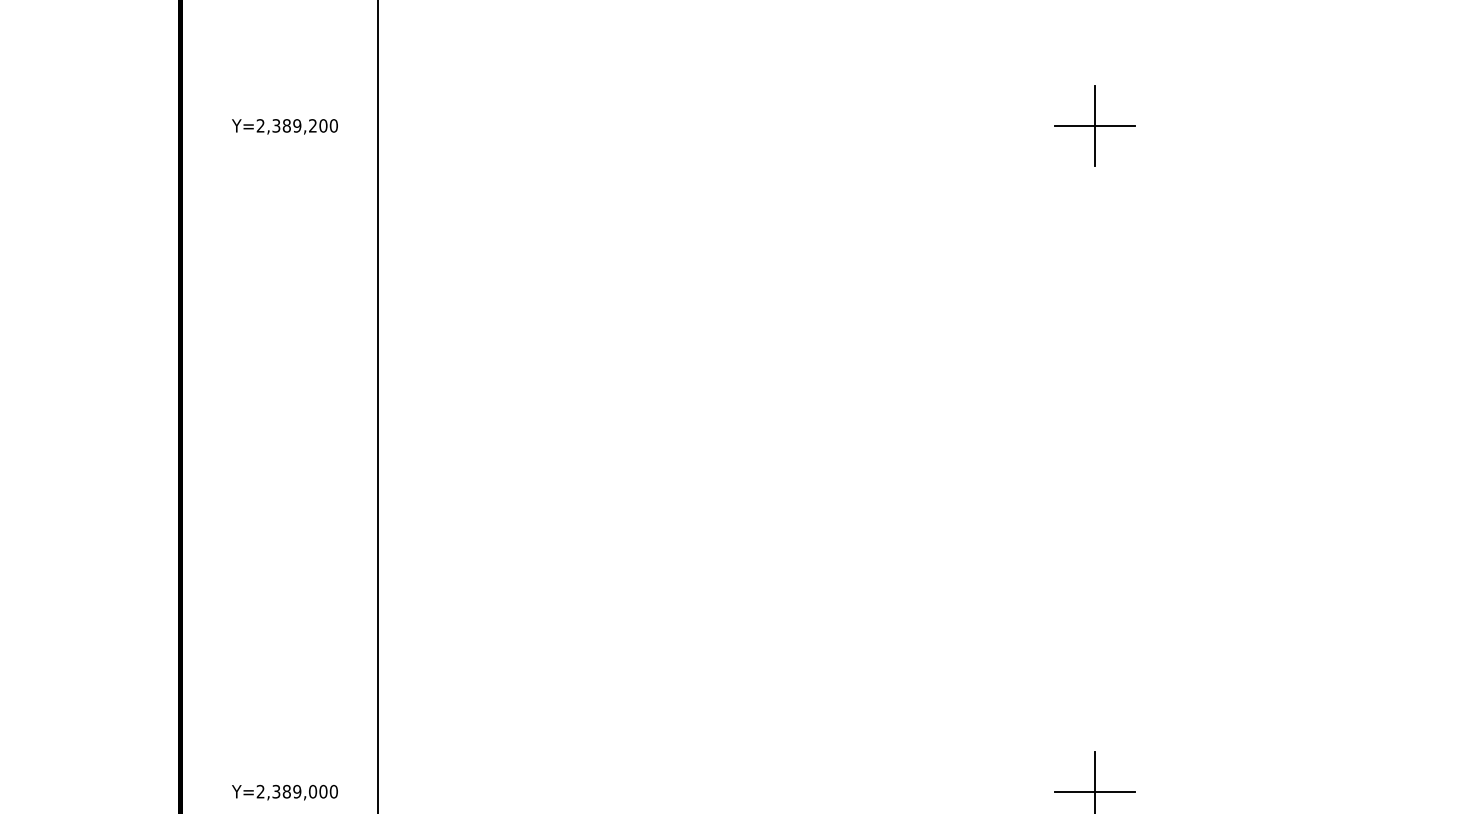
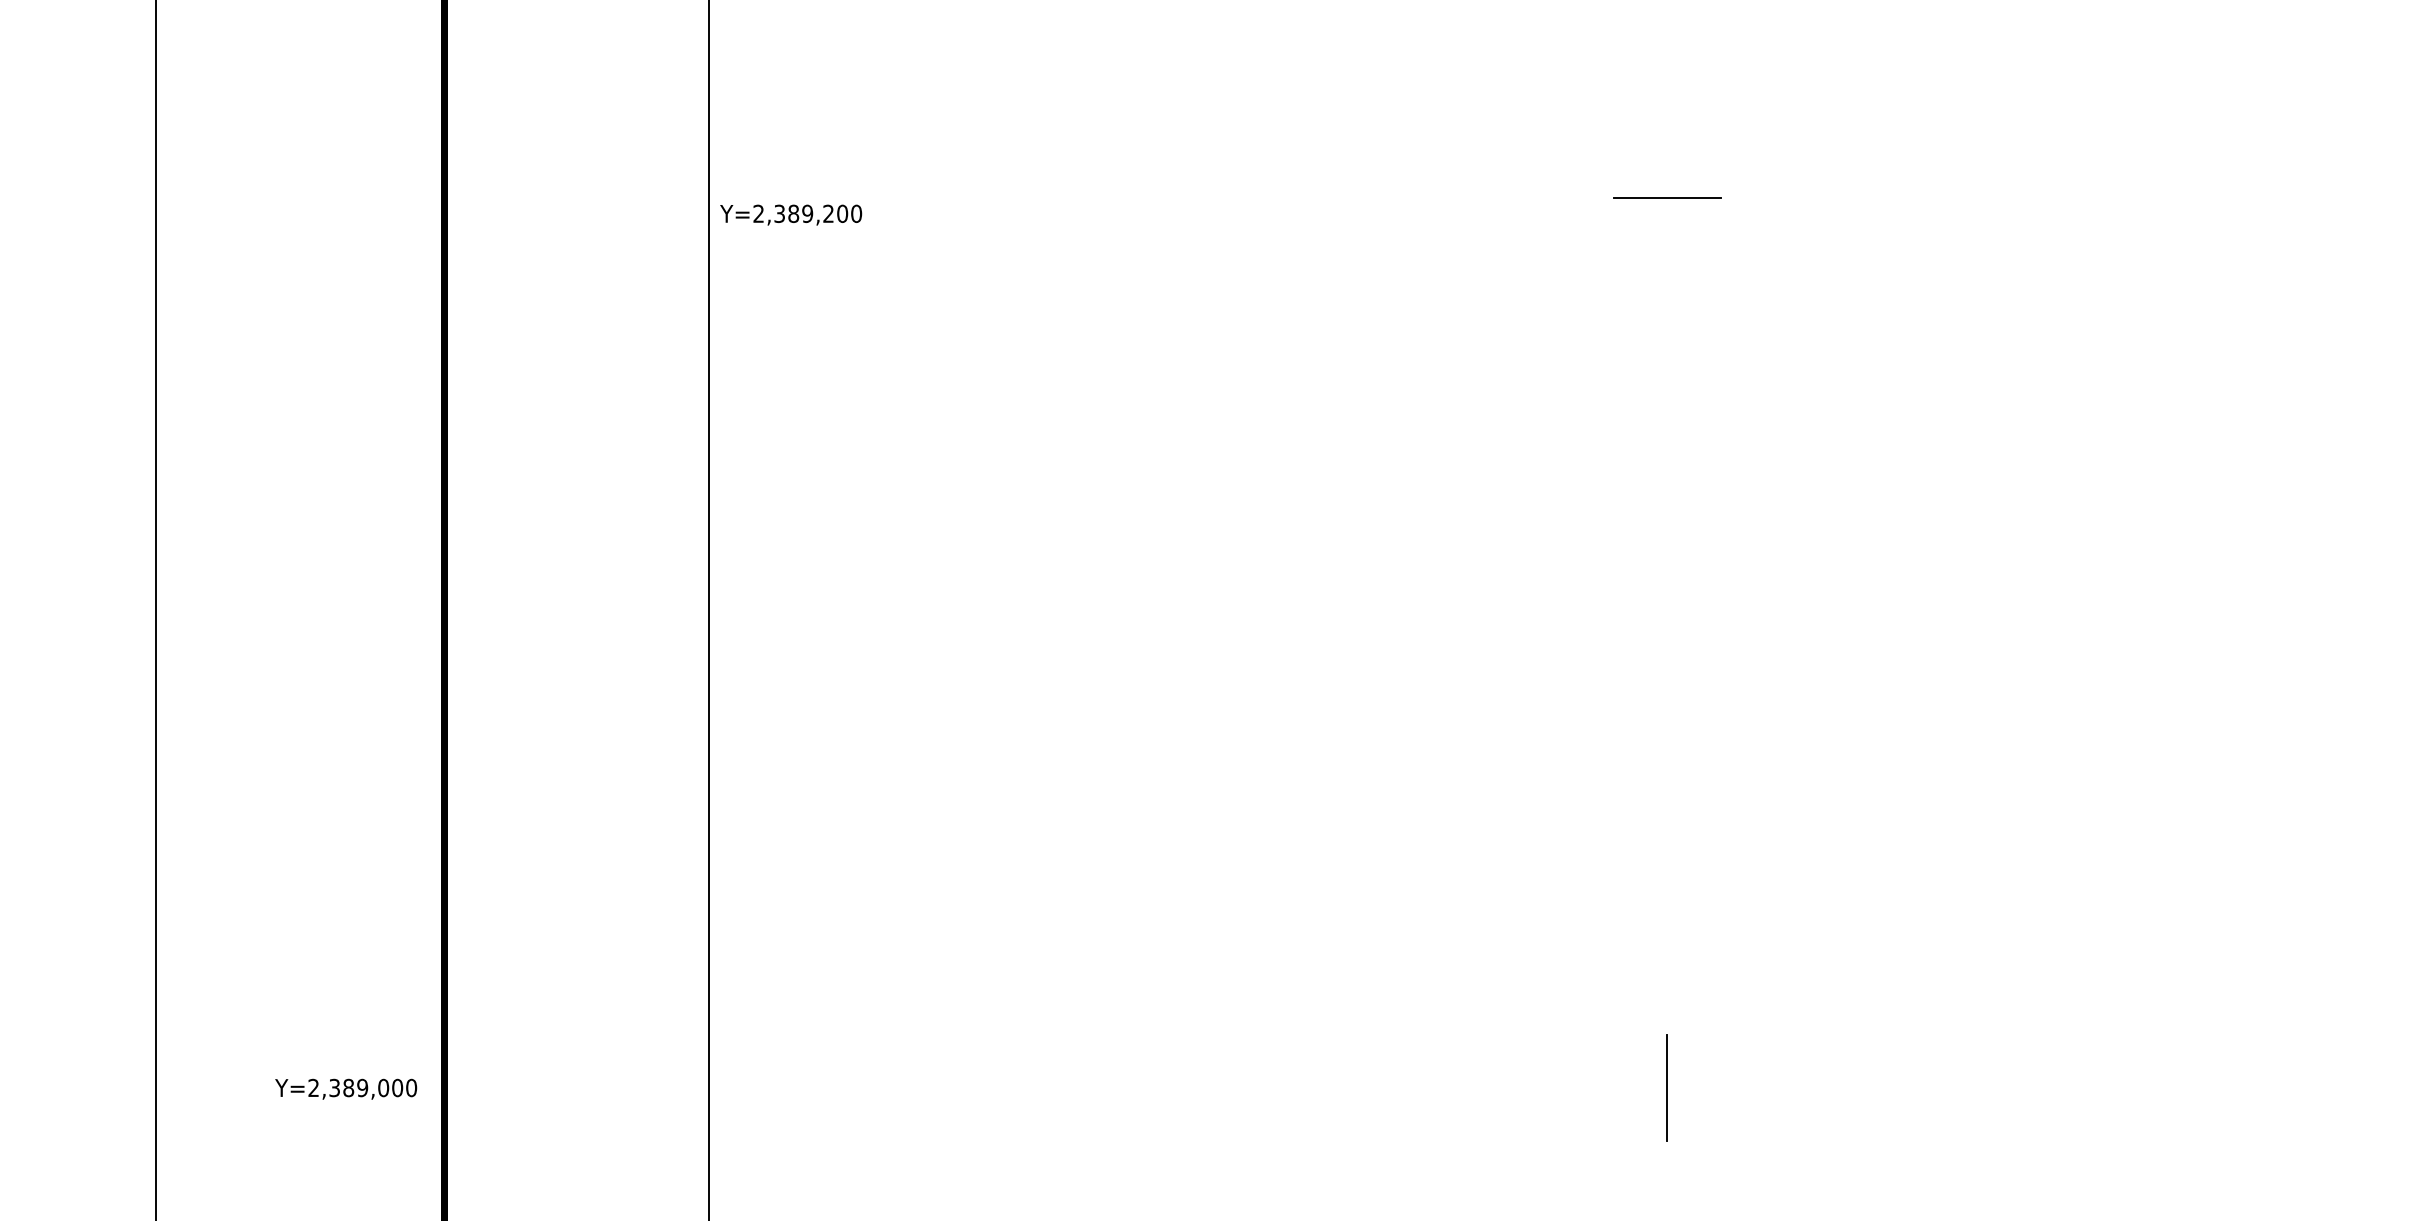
line: (1095, 125) -> (1667, 197), removed
text: (285, 126) -> (791, 214), moved
text: (285, 792) -> (346, 1088), moved
line: (1094, 792) -> (1666, 1088), removed

